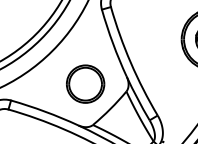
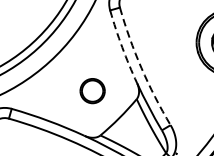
arc: (113, 43) -> (122, 47), solid -> dashed
arc: (130, 62) -> (141, 67), solid -> dashed
part: (85, 83) -> (92, 90), size x0.6

